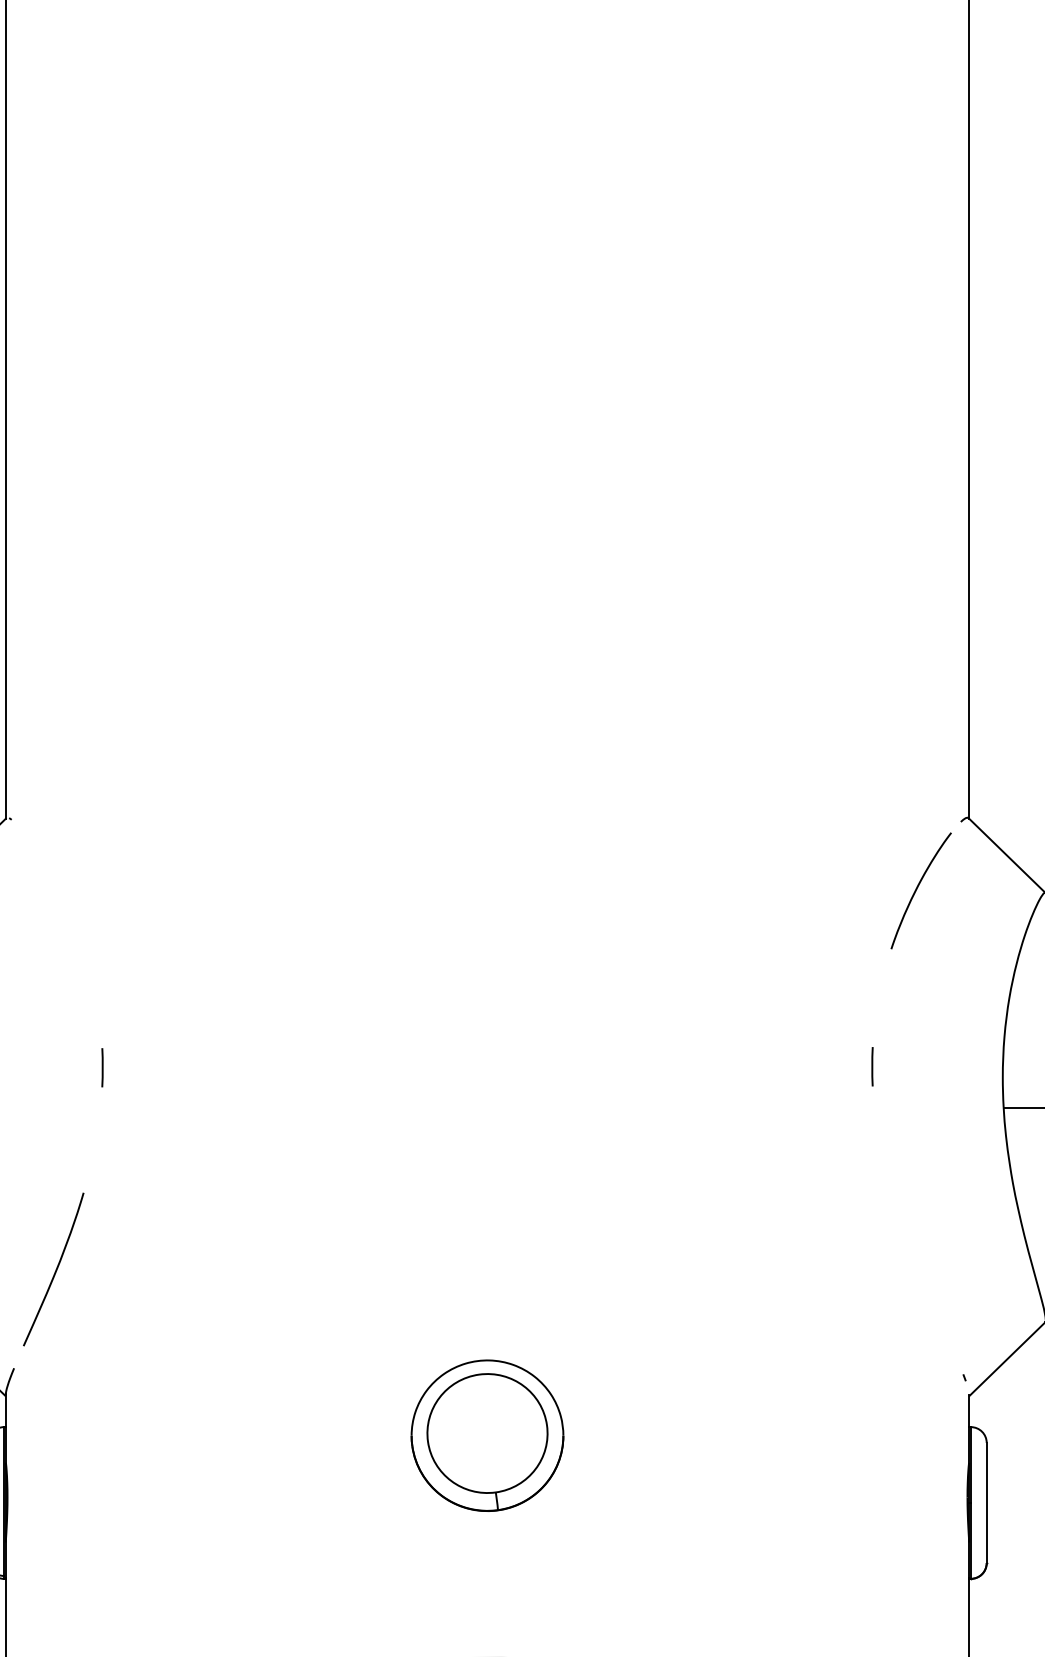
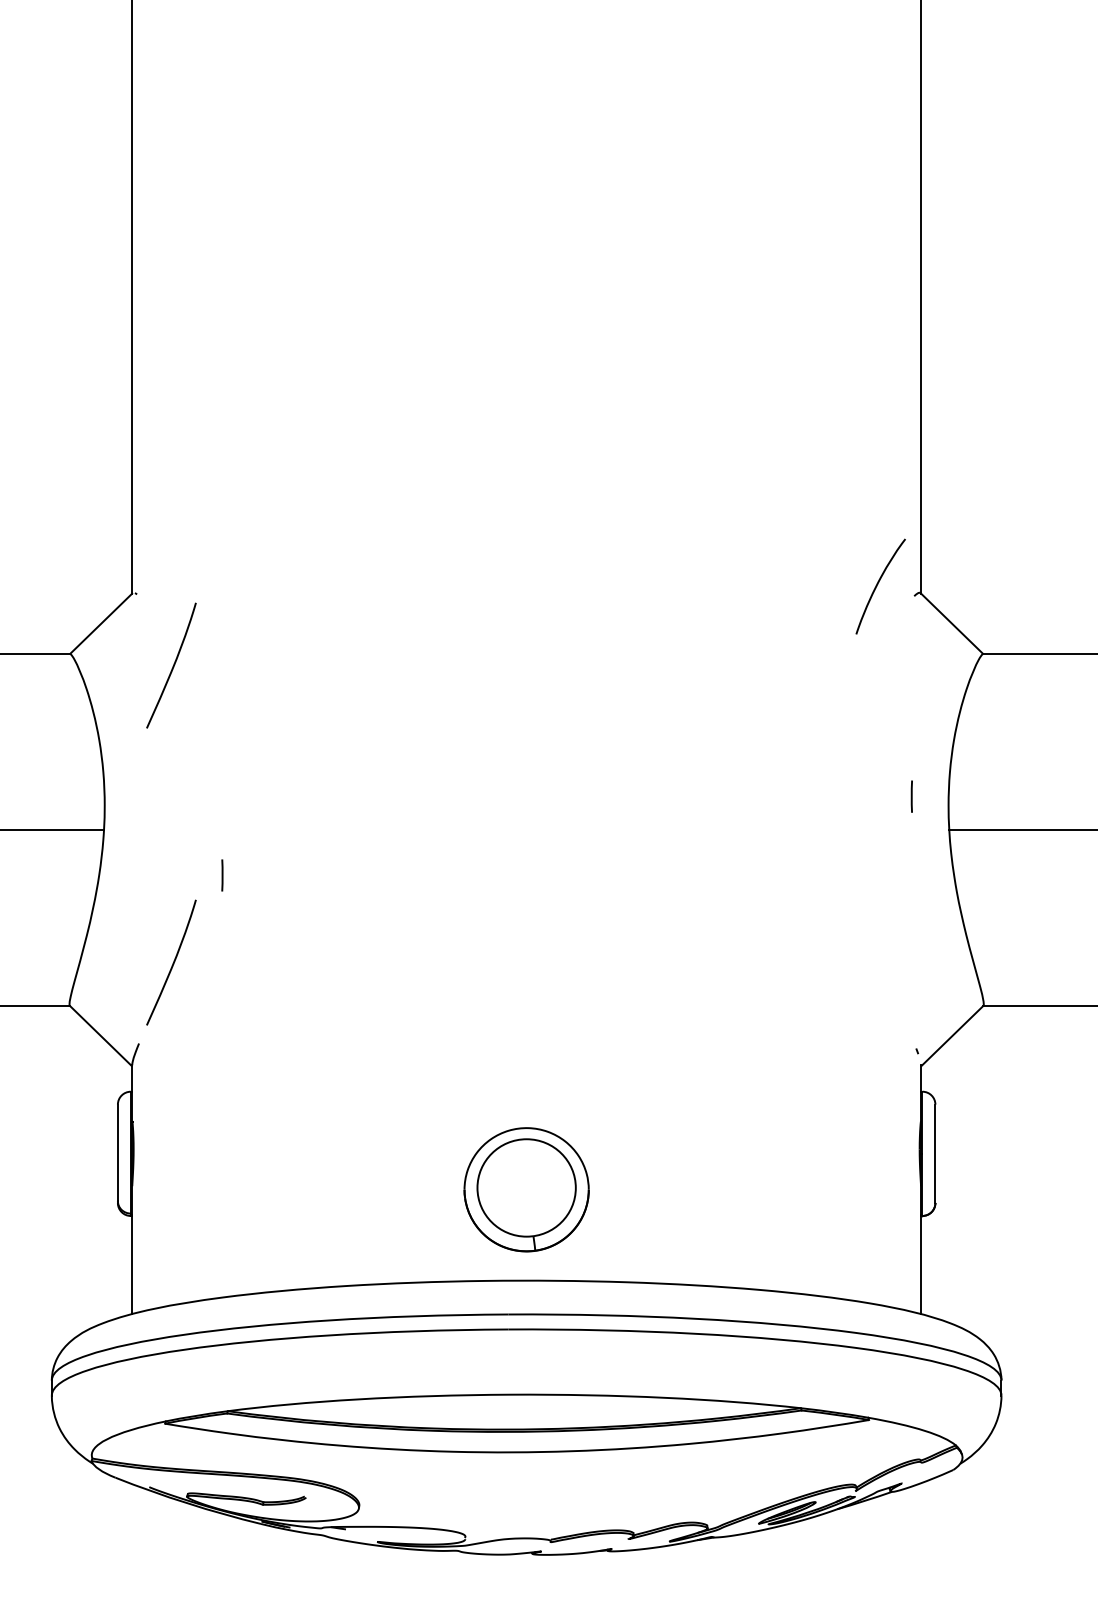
curve: (918, 888) -> (878, 584), moved
curve: (54, 907) -> (172, 666), added
line: (872, 1066) -> (911, 796), moved
line: (102, 1067) -> (222, 875), moved
part: (487, 1435) -> (526, 1189), moved

